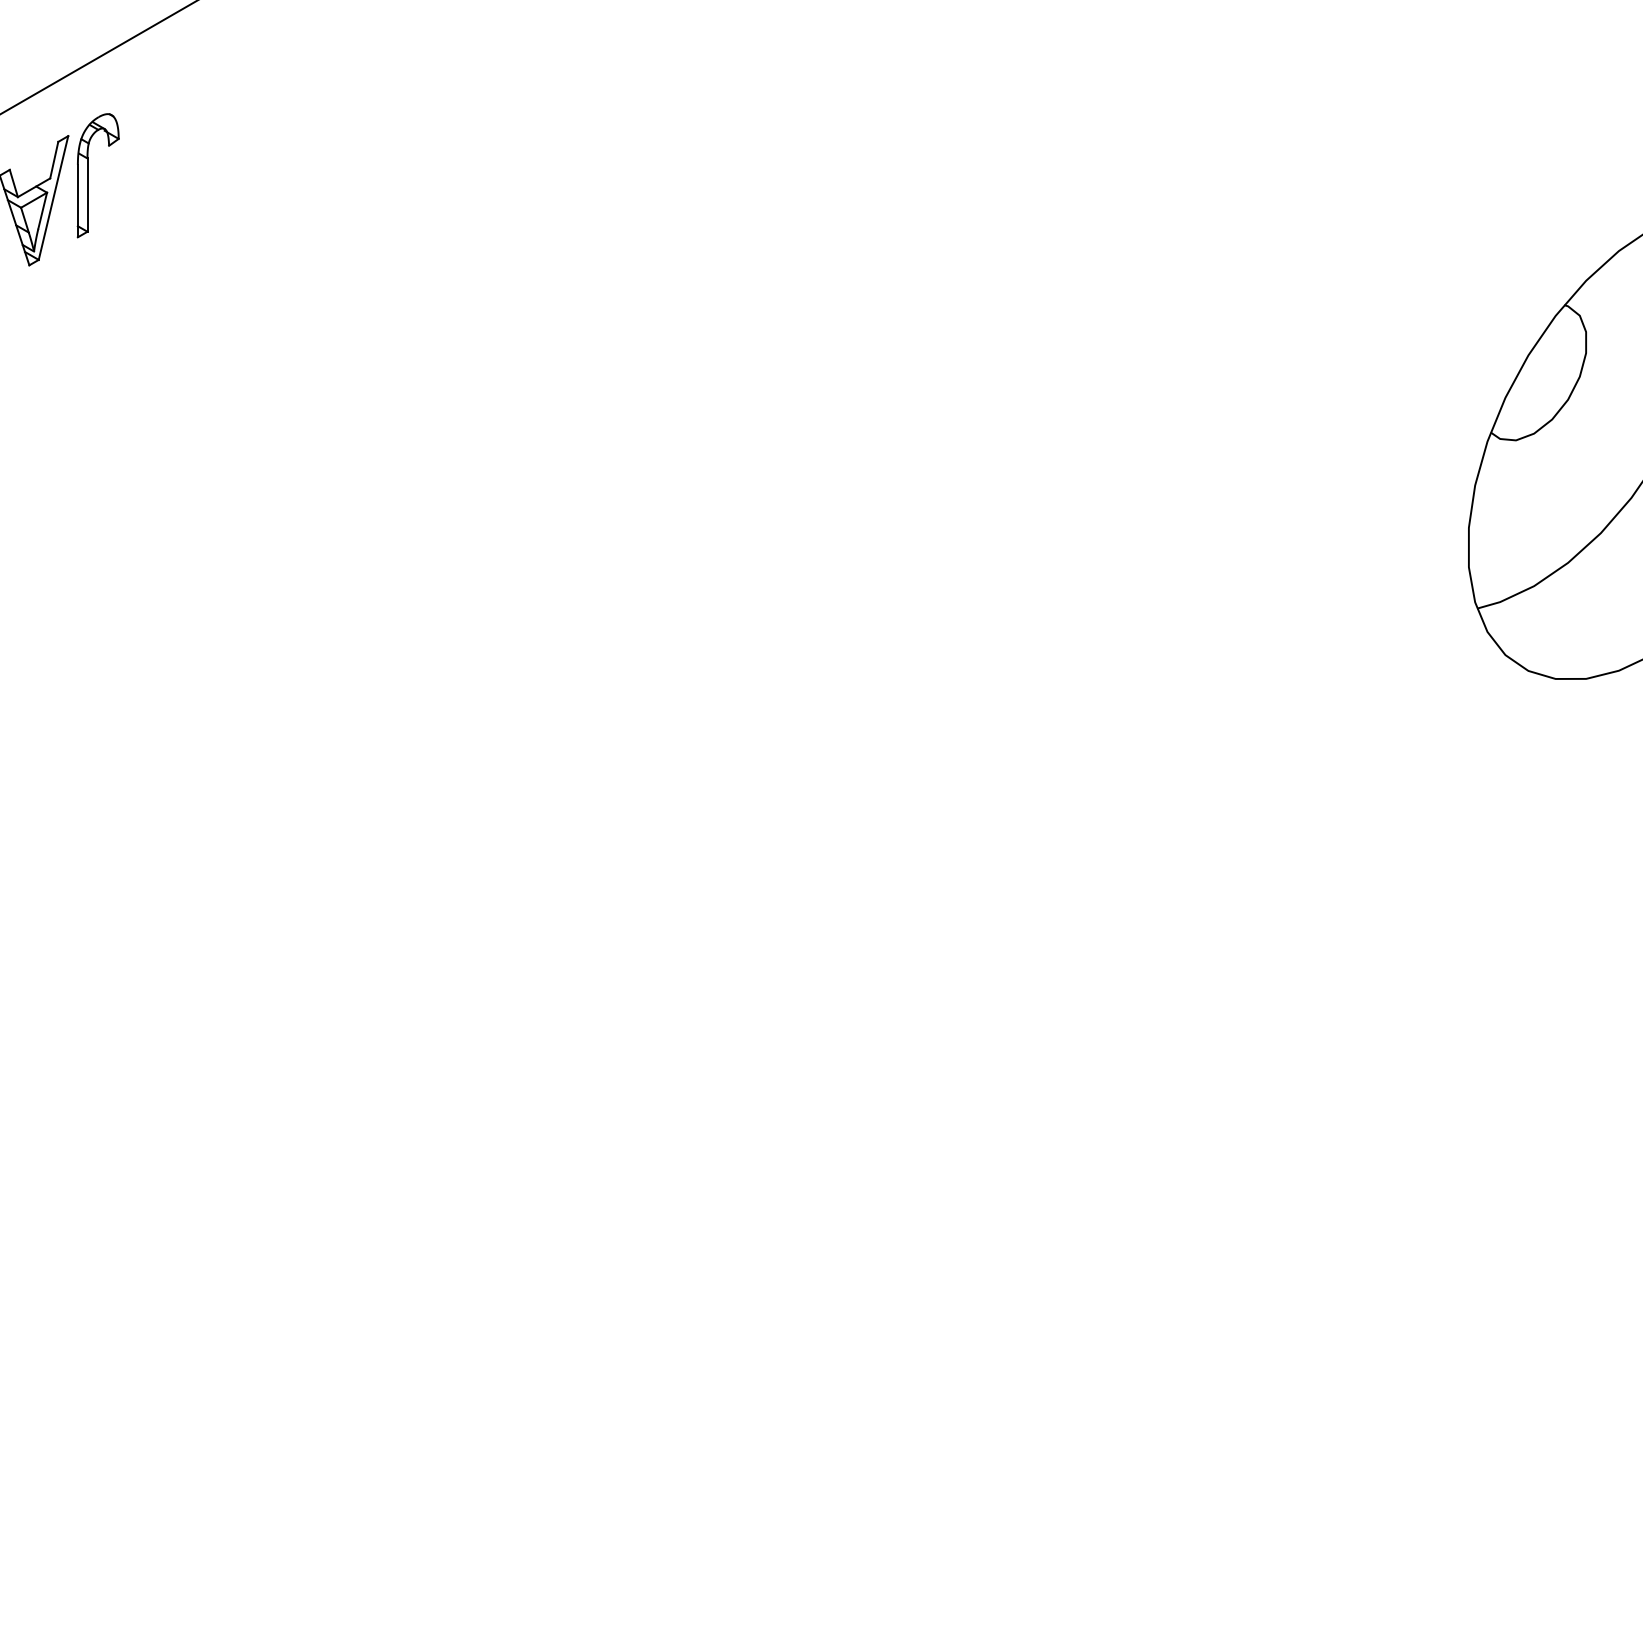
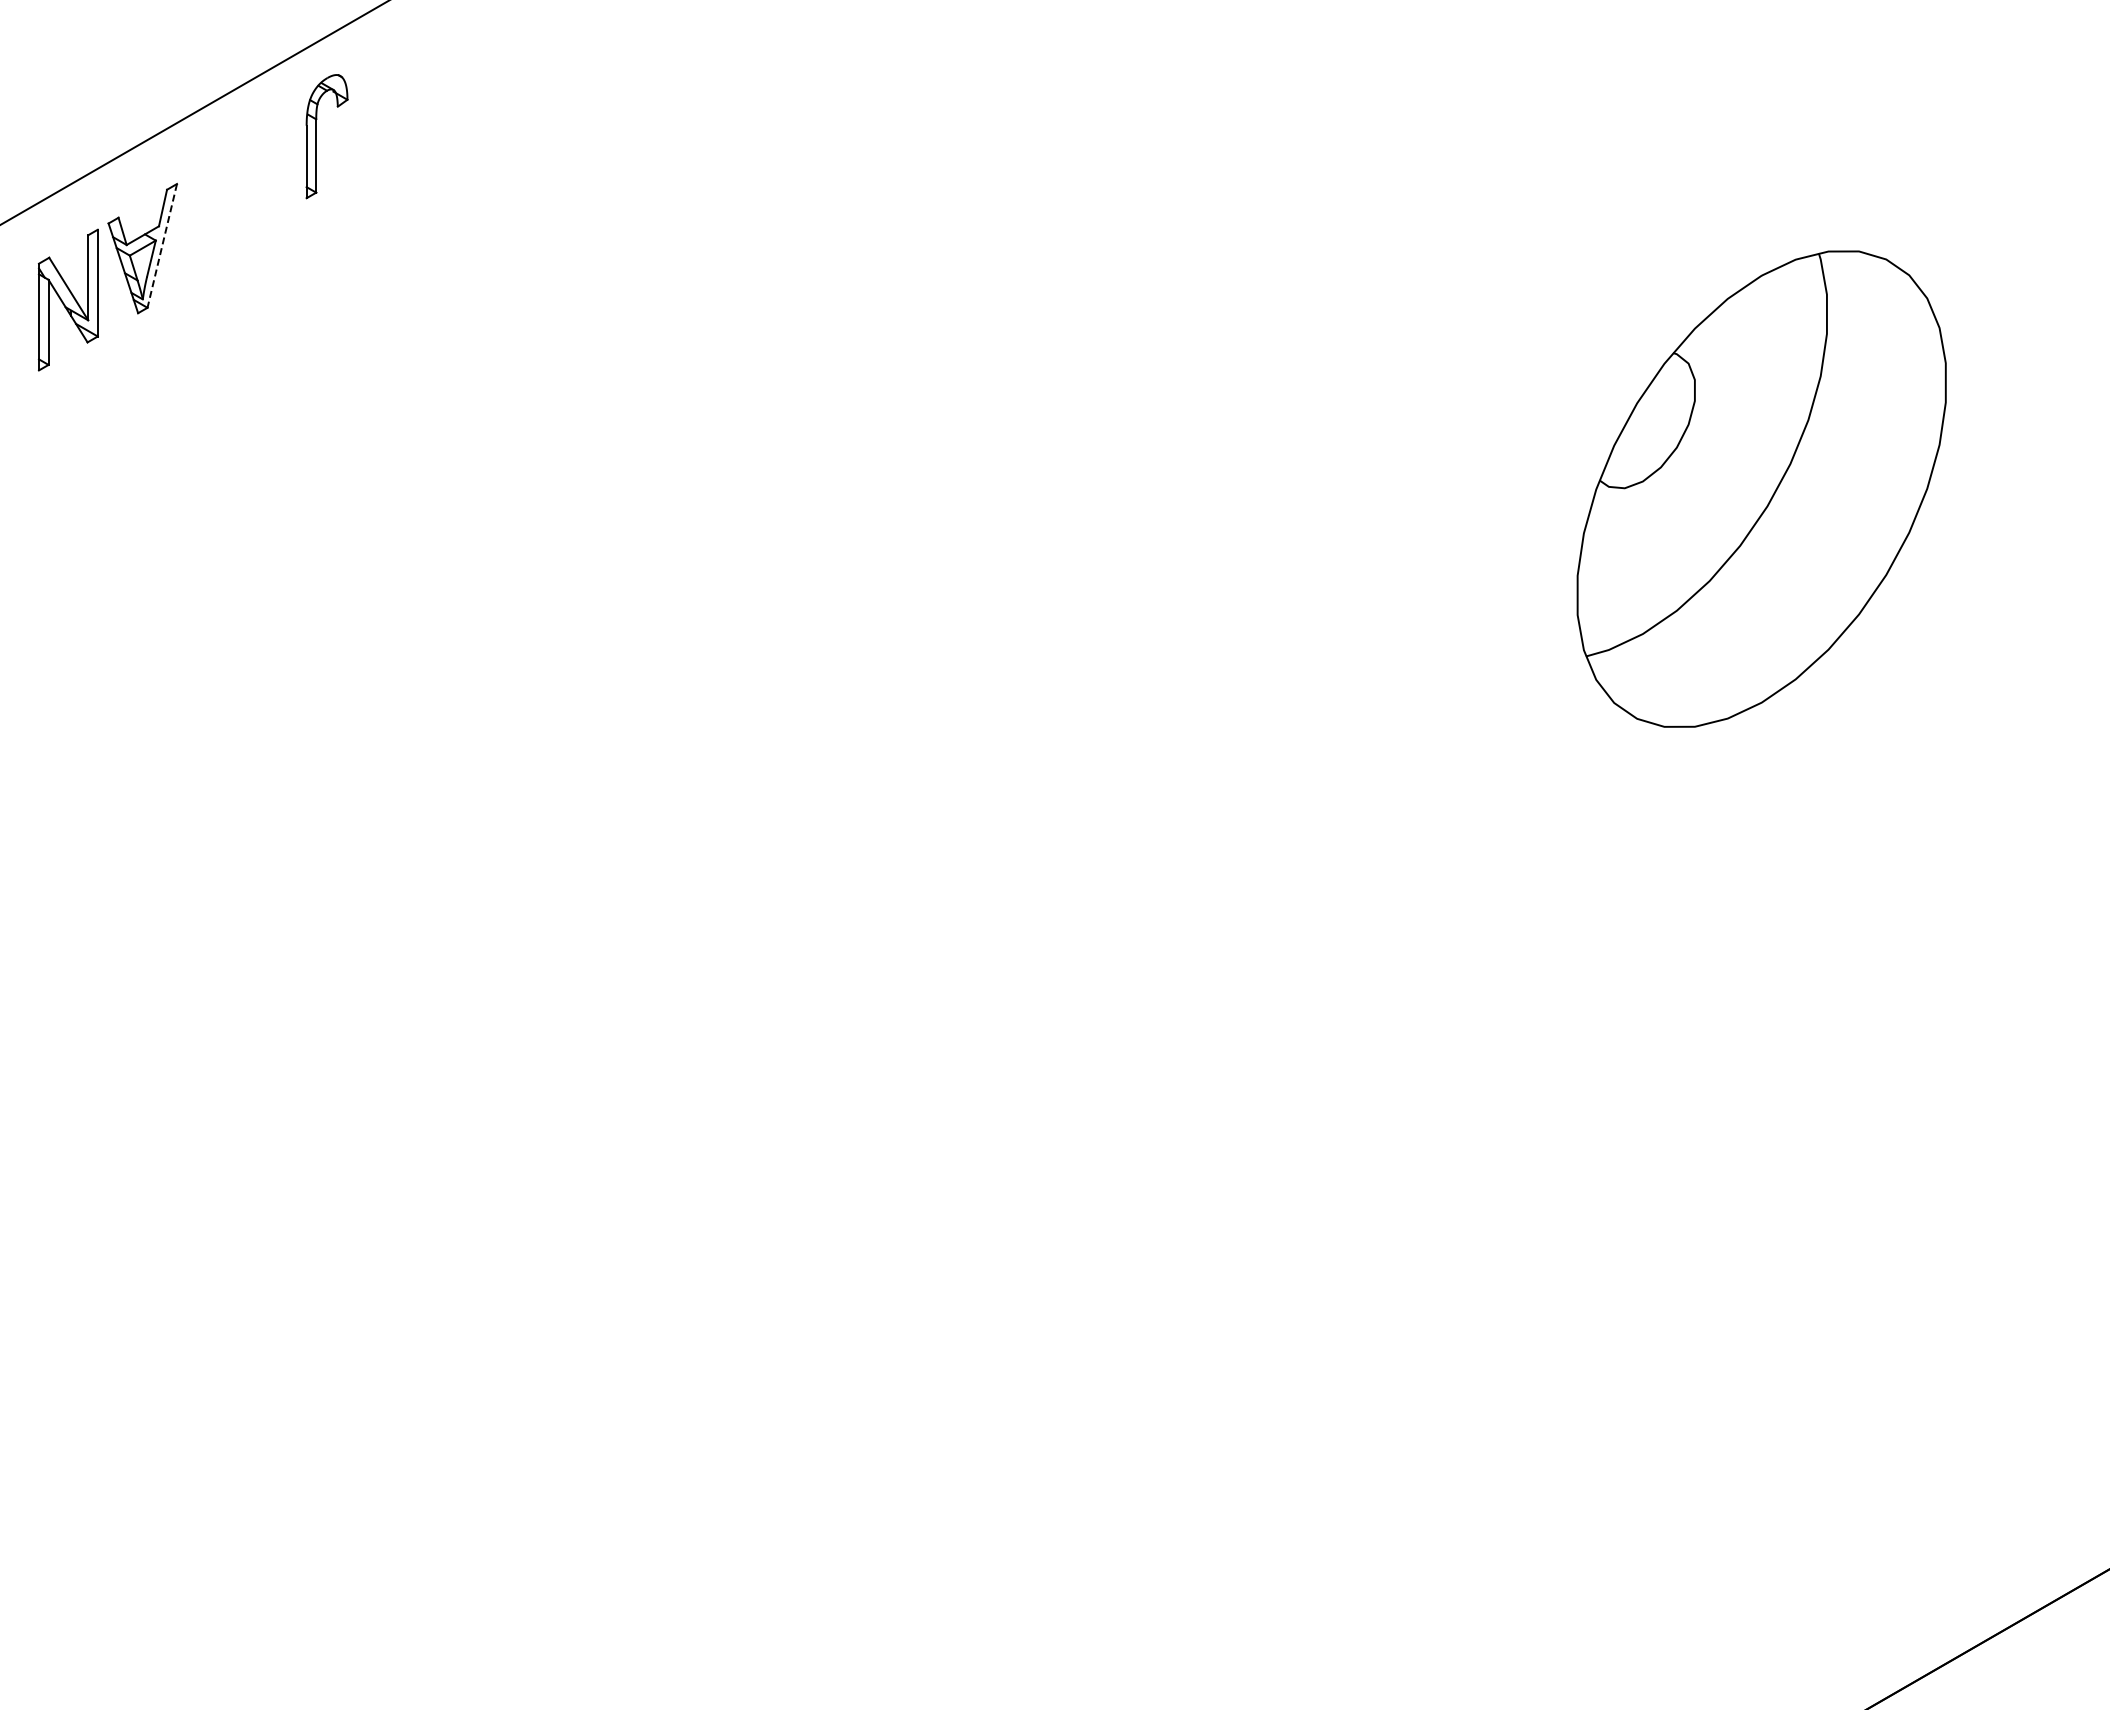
part: (87, 175) -> (316, 136), moved
line: (53, 197) -> (162, 245), solid -> dashed

